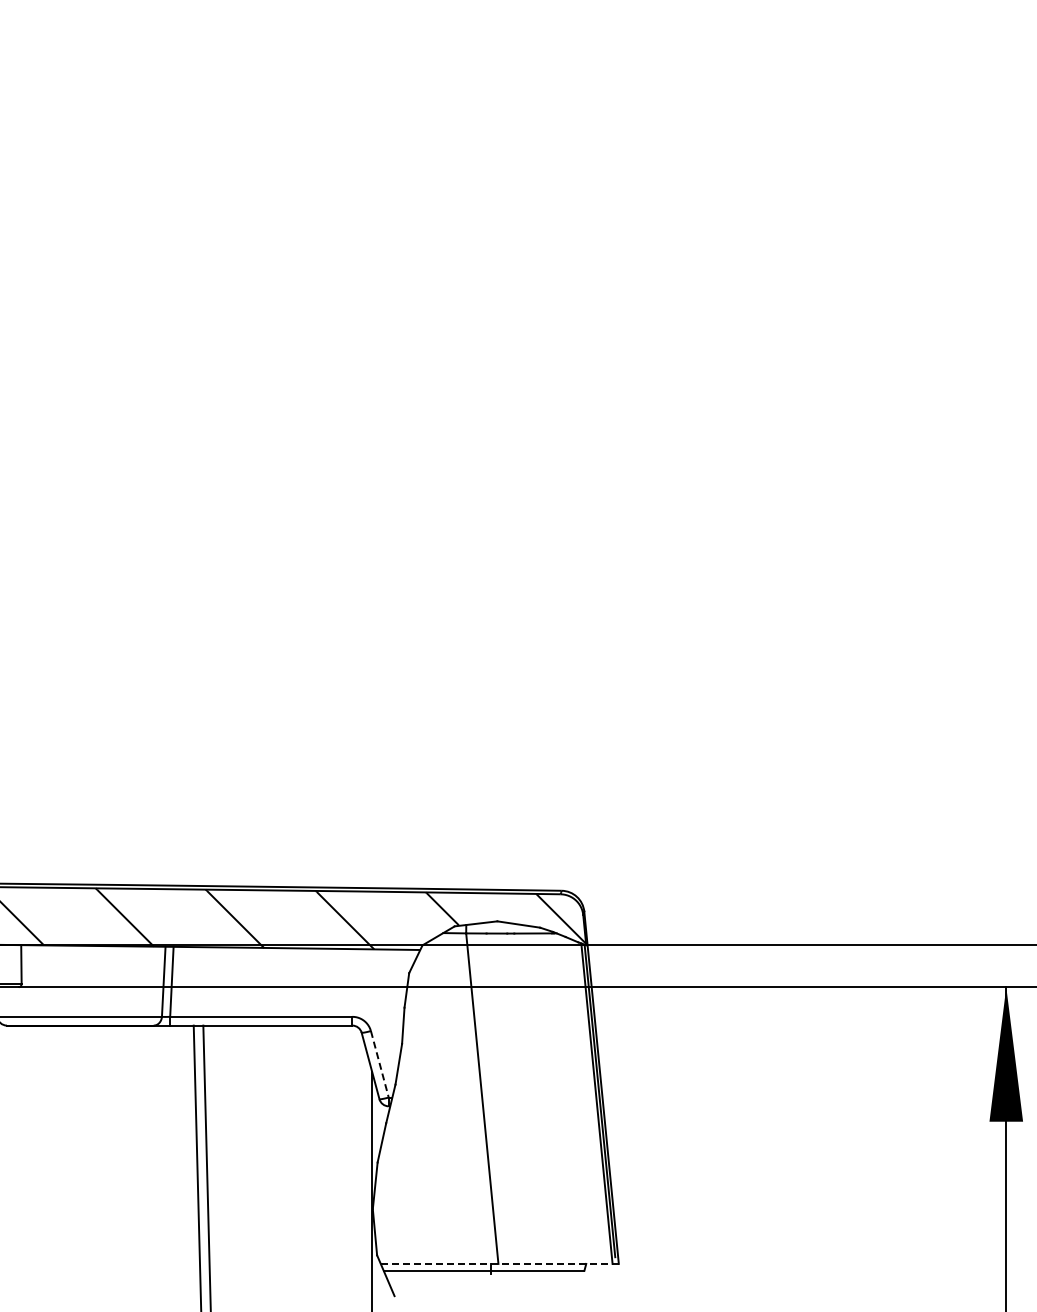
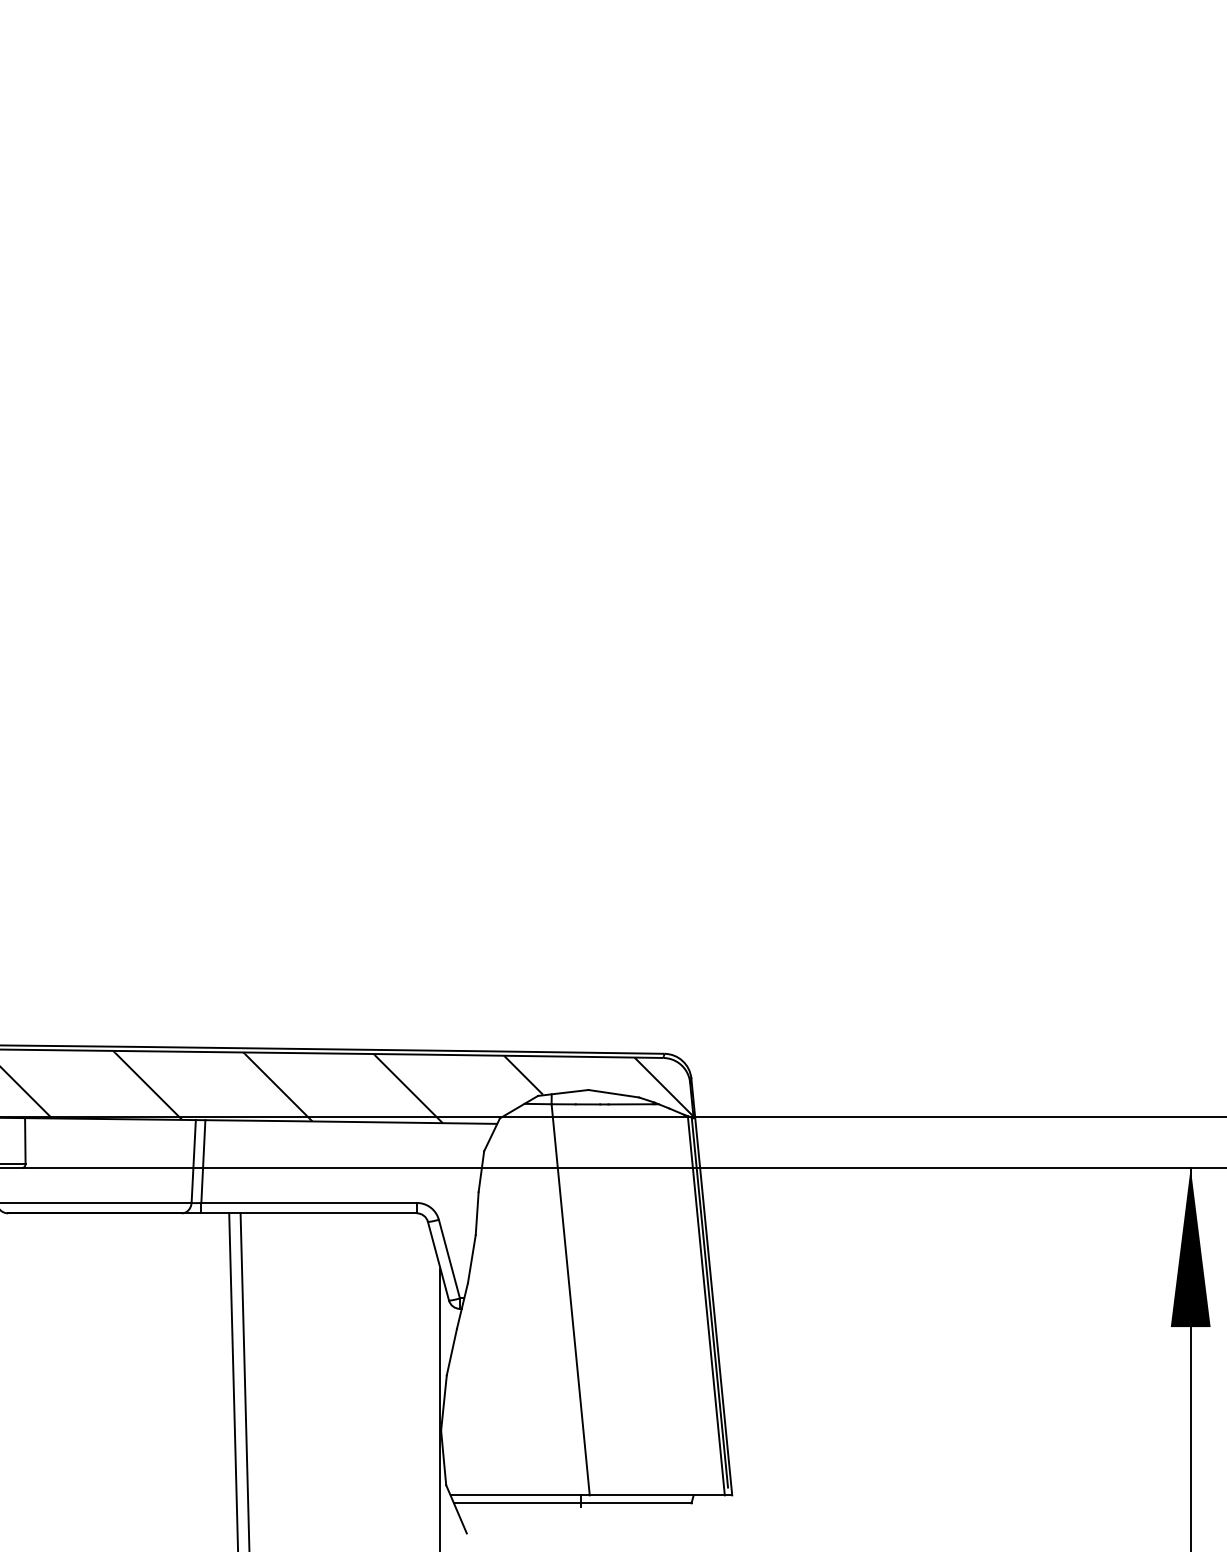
line: (379, 1064) -> (449, 1259), dashed -> solid
line: (500, 1263) -> (592, 1494), dashed -> solid

